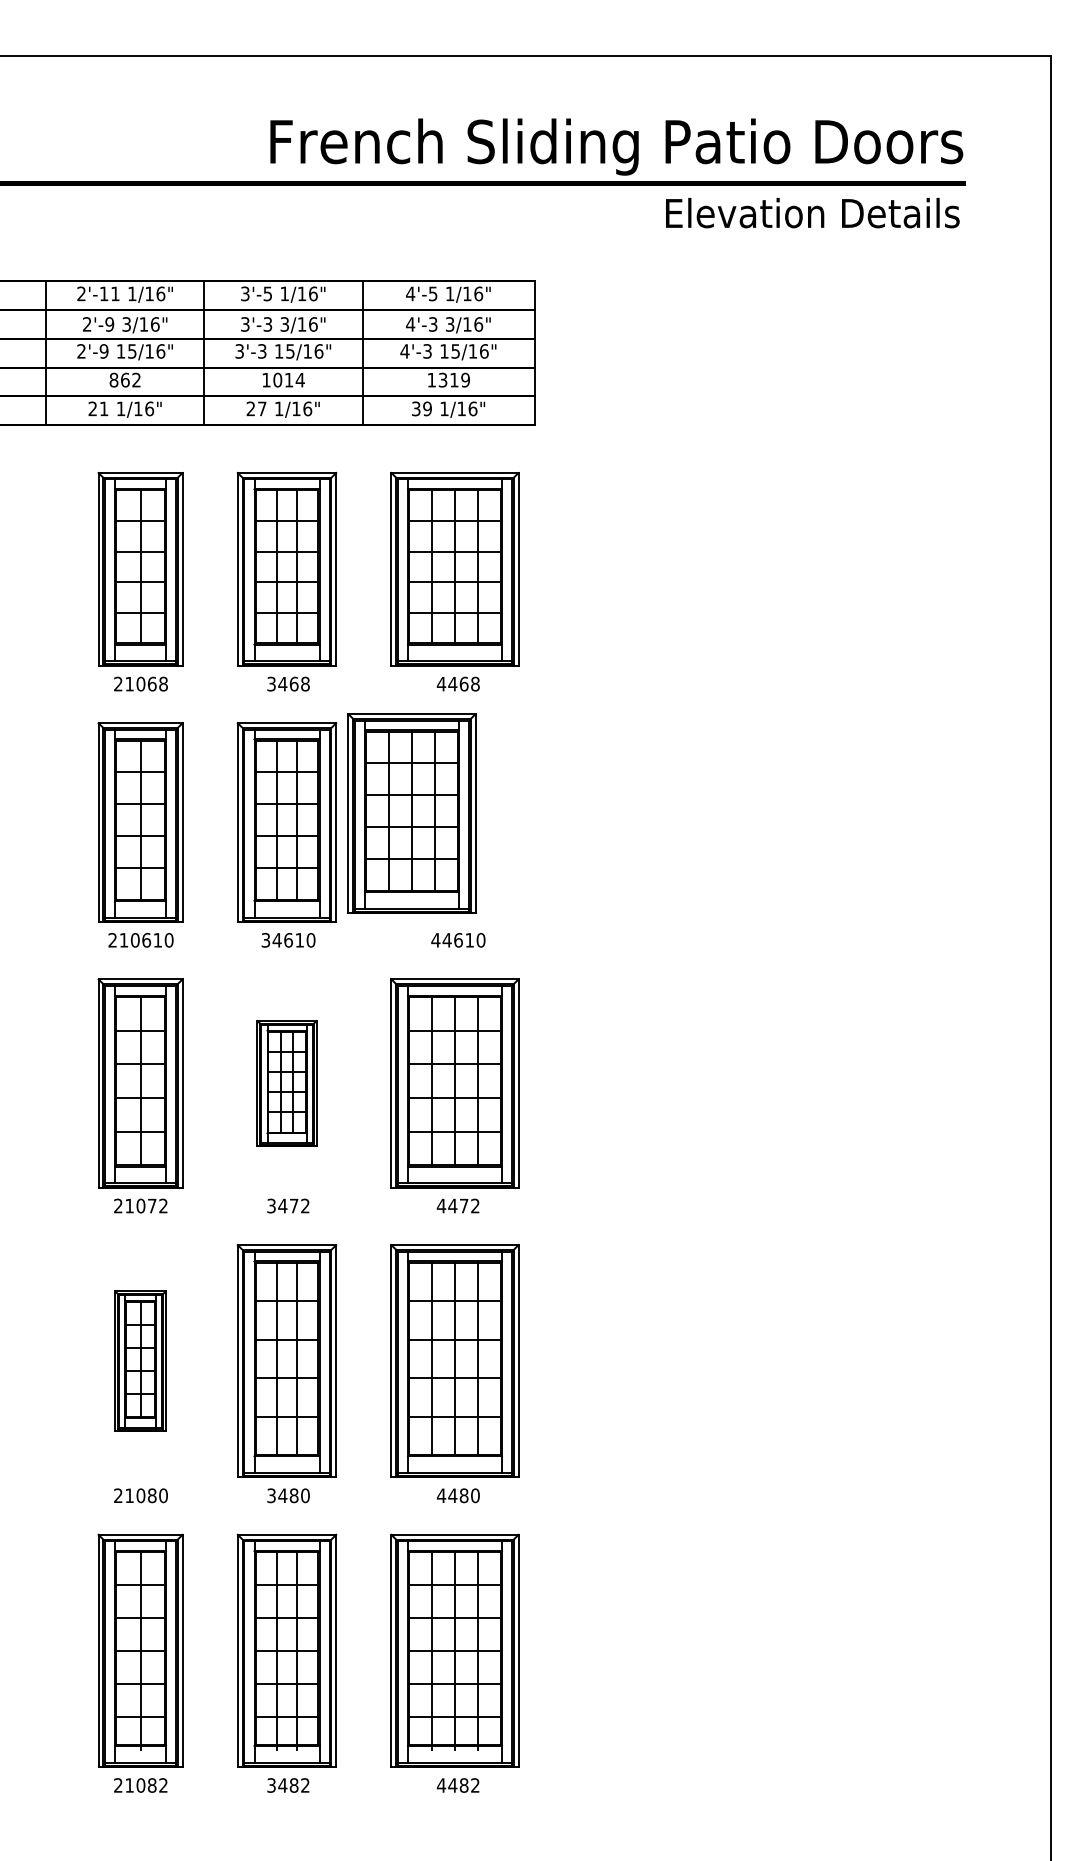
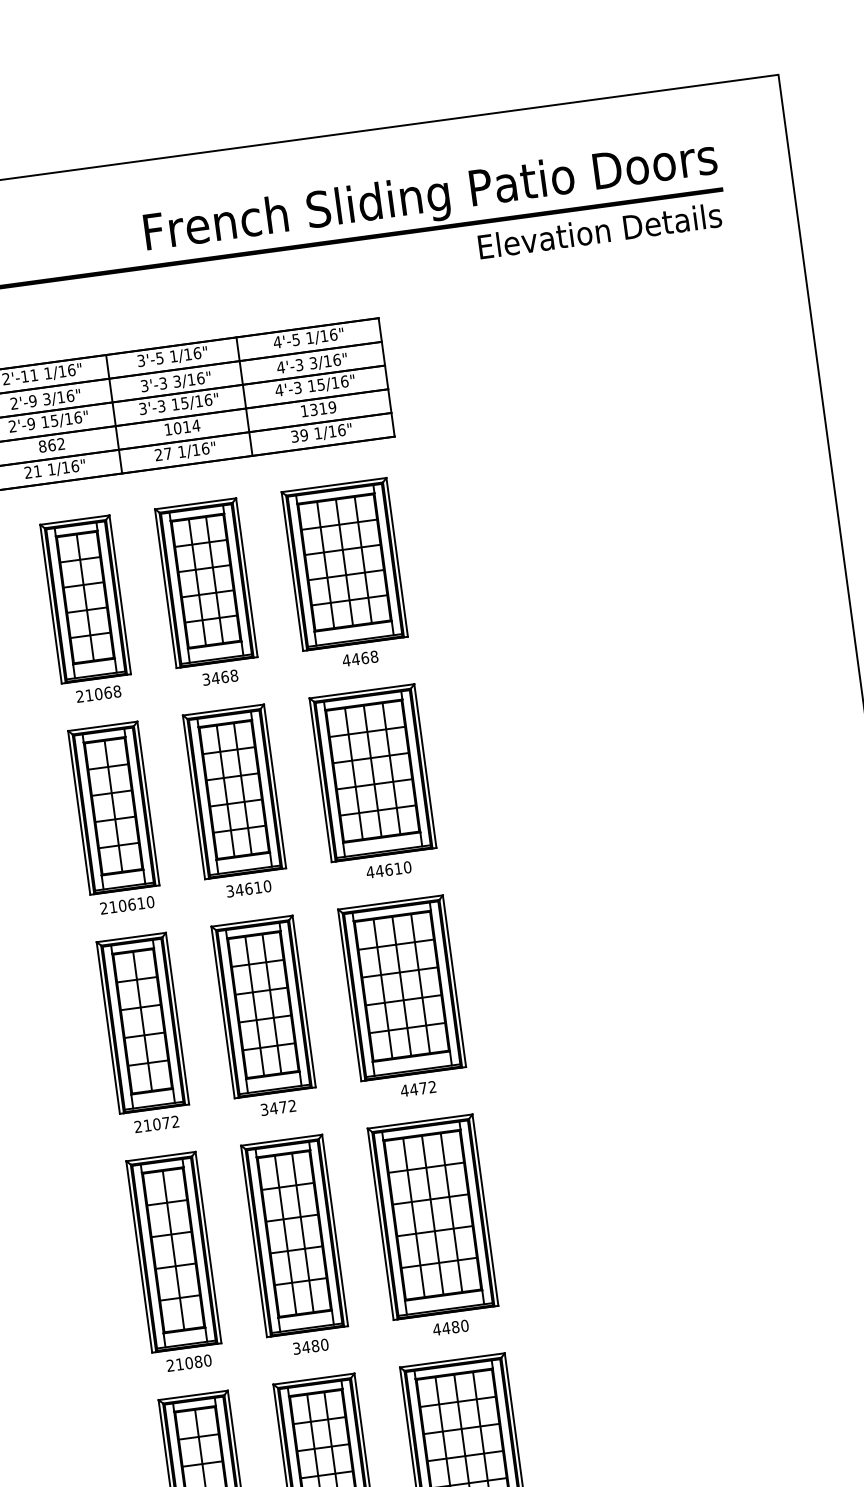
part: (411, 813) -> (372, 773), moved
part: (286, 1083) -> (263, 1007), size x1.67
part: (140, 1360) -> (173, 1251), size x1.67

